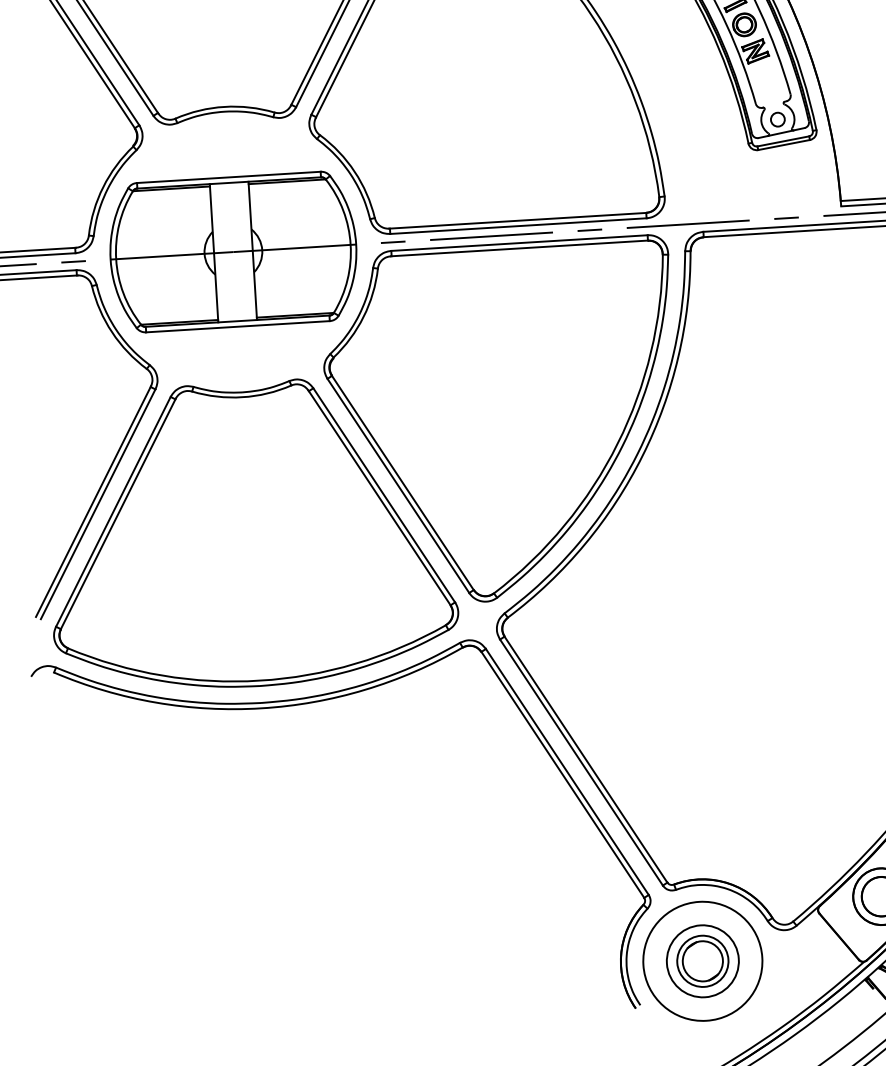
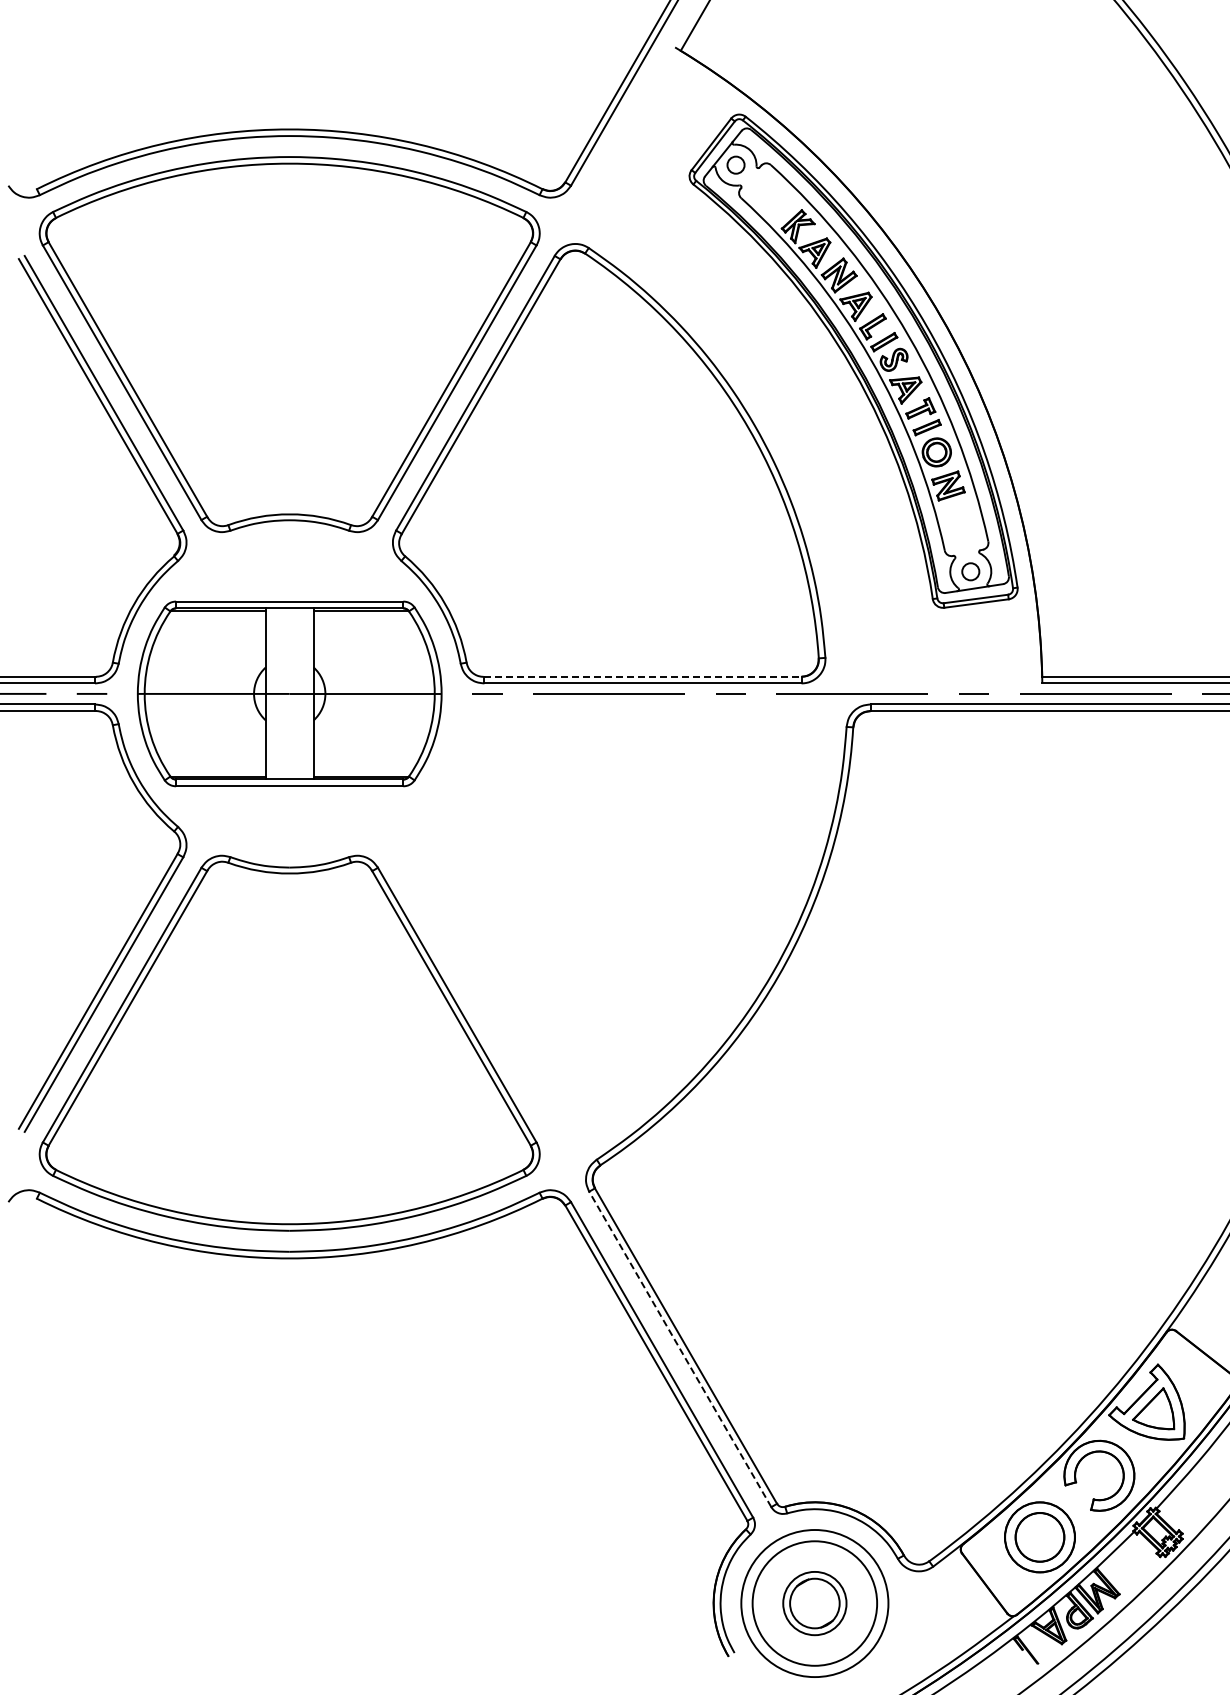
line: (518, 220) -> (643, 676), solid -> dashed
part: (503, 421) -> (609, 923), removed
line: (581, 761) -> (680, 1348), solid -> dashed
circle: (702, 961) -> (814, 1603), size x1.4

